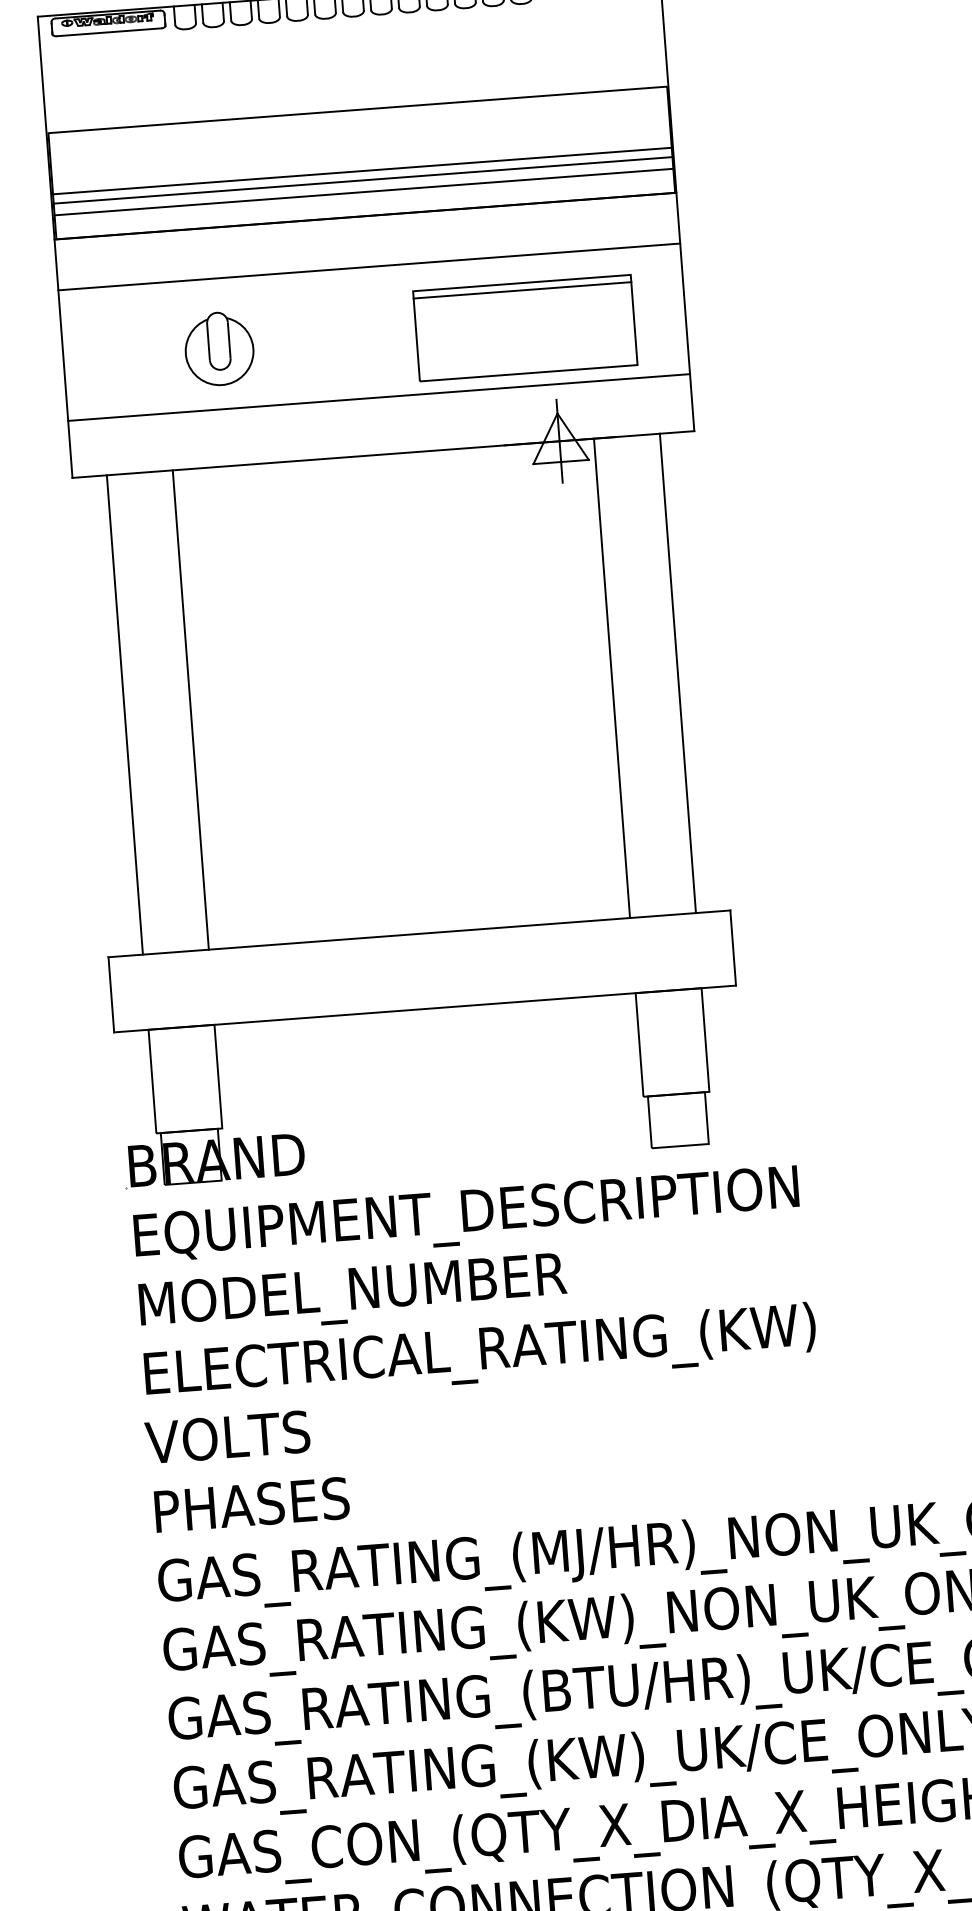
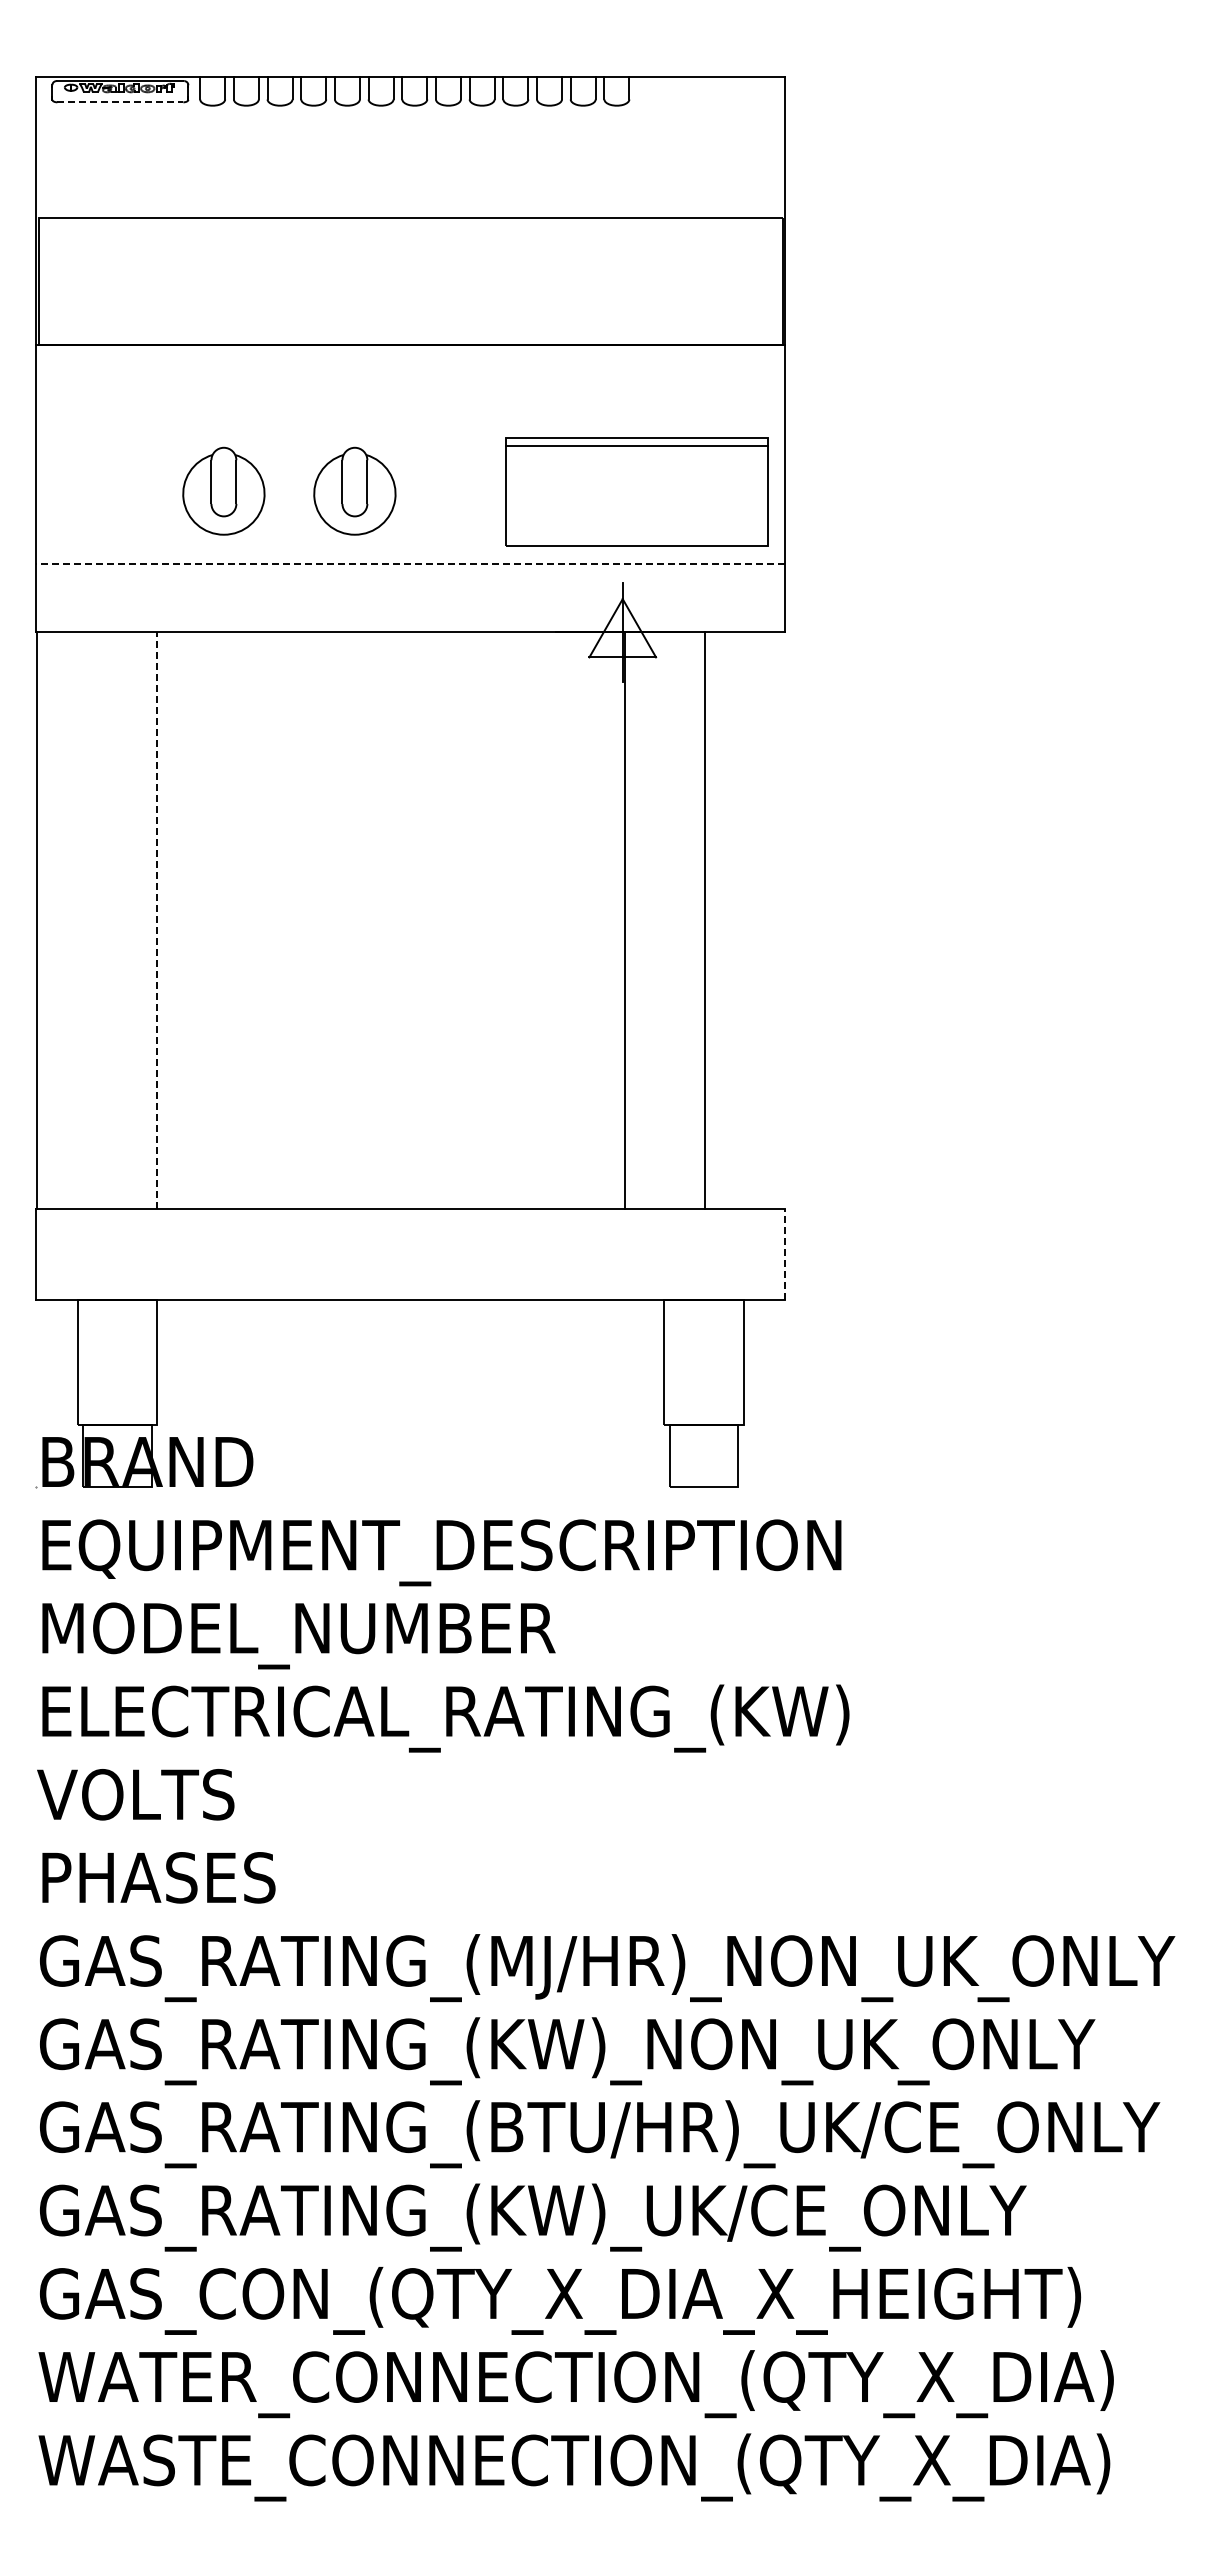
line: (109, 32) -> (120, 102), solid -> dashed
line: (361, 171) -> (410, 291), removed
line: (362, 180) -> (410, 302), removed
line: (363, 192) -> (410, 316), removed
line: (369, 266) -> (410, 406), removed
part: (524, 327) -> (636, 491), moved
part: (327, 340) -> (354, 490), added
line: (378, 397) -> (410, 563), solid -> dashed
line: (677, 673) -> (704, 920), moved
line: (612, 678) -> (625, 920), moved
line: (191, 709) -> (157, 920), solid -> dashed
line: (124, 714) -> (36, 920), moved
line: (732, 947) -> (784, 1254), solid -> dashed

